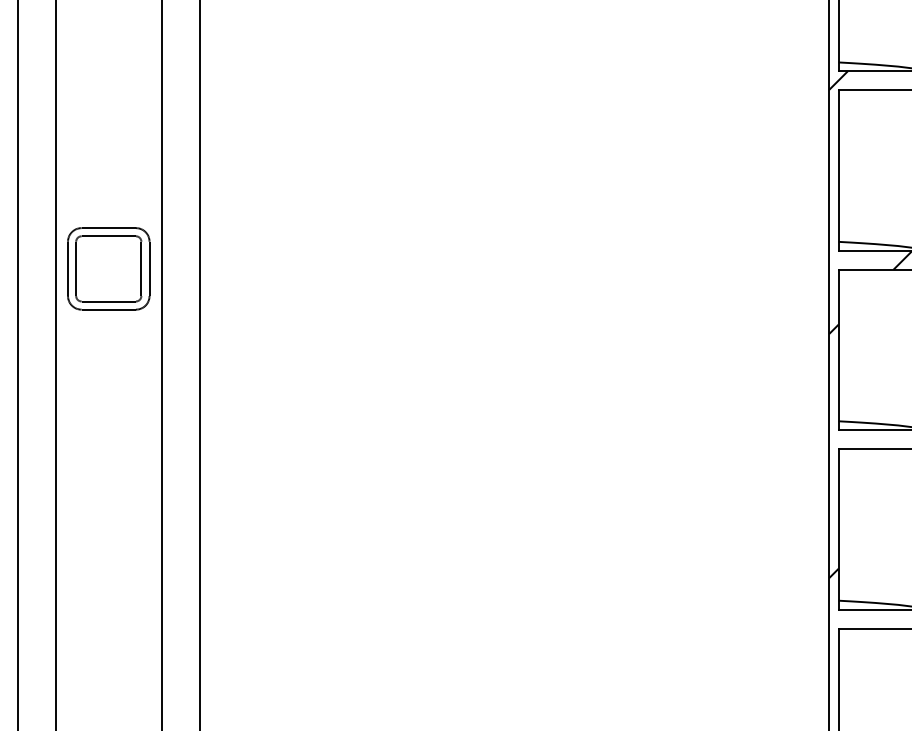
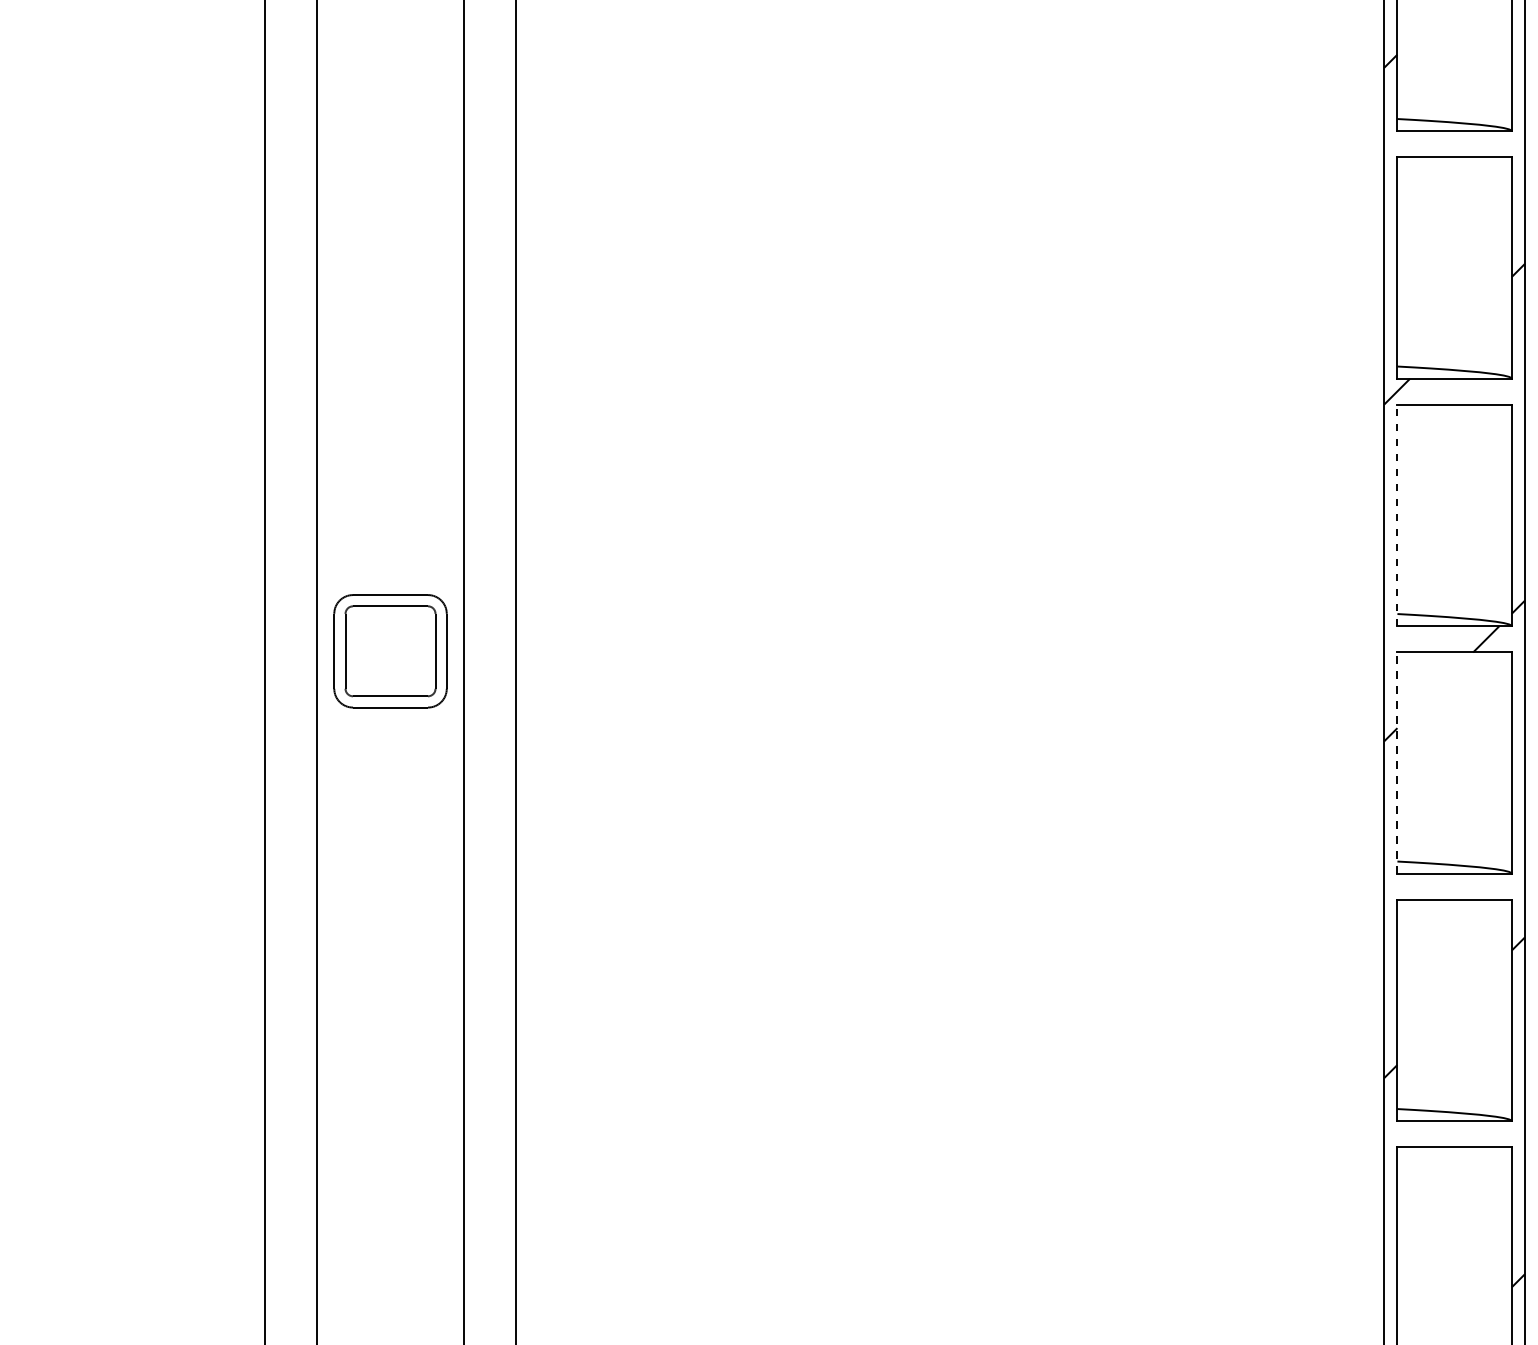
line: (838, 170) -> (1397, 515), solid -> dashed
line: (838, 350) -> (1397, 763), solid -> dashed

